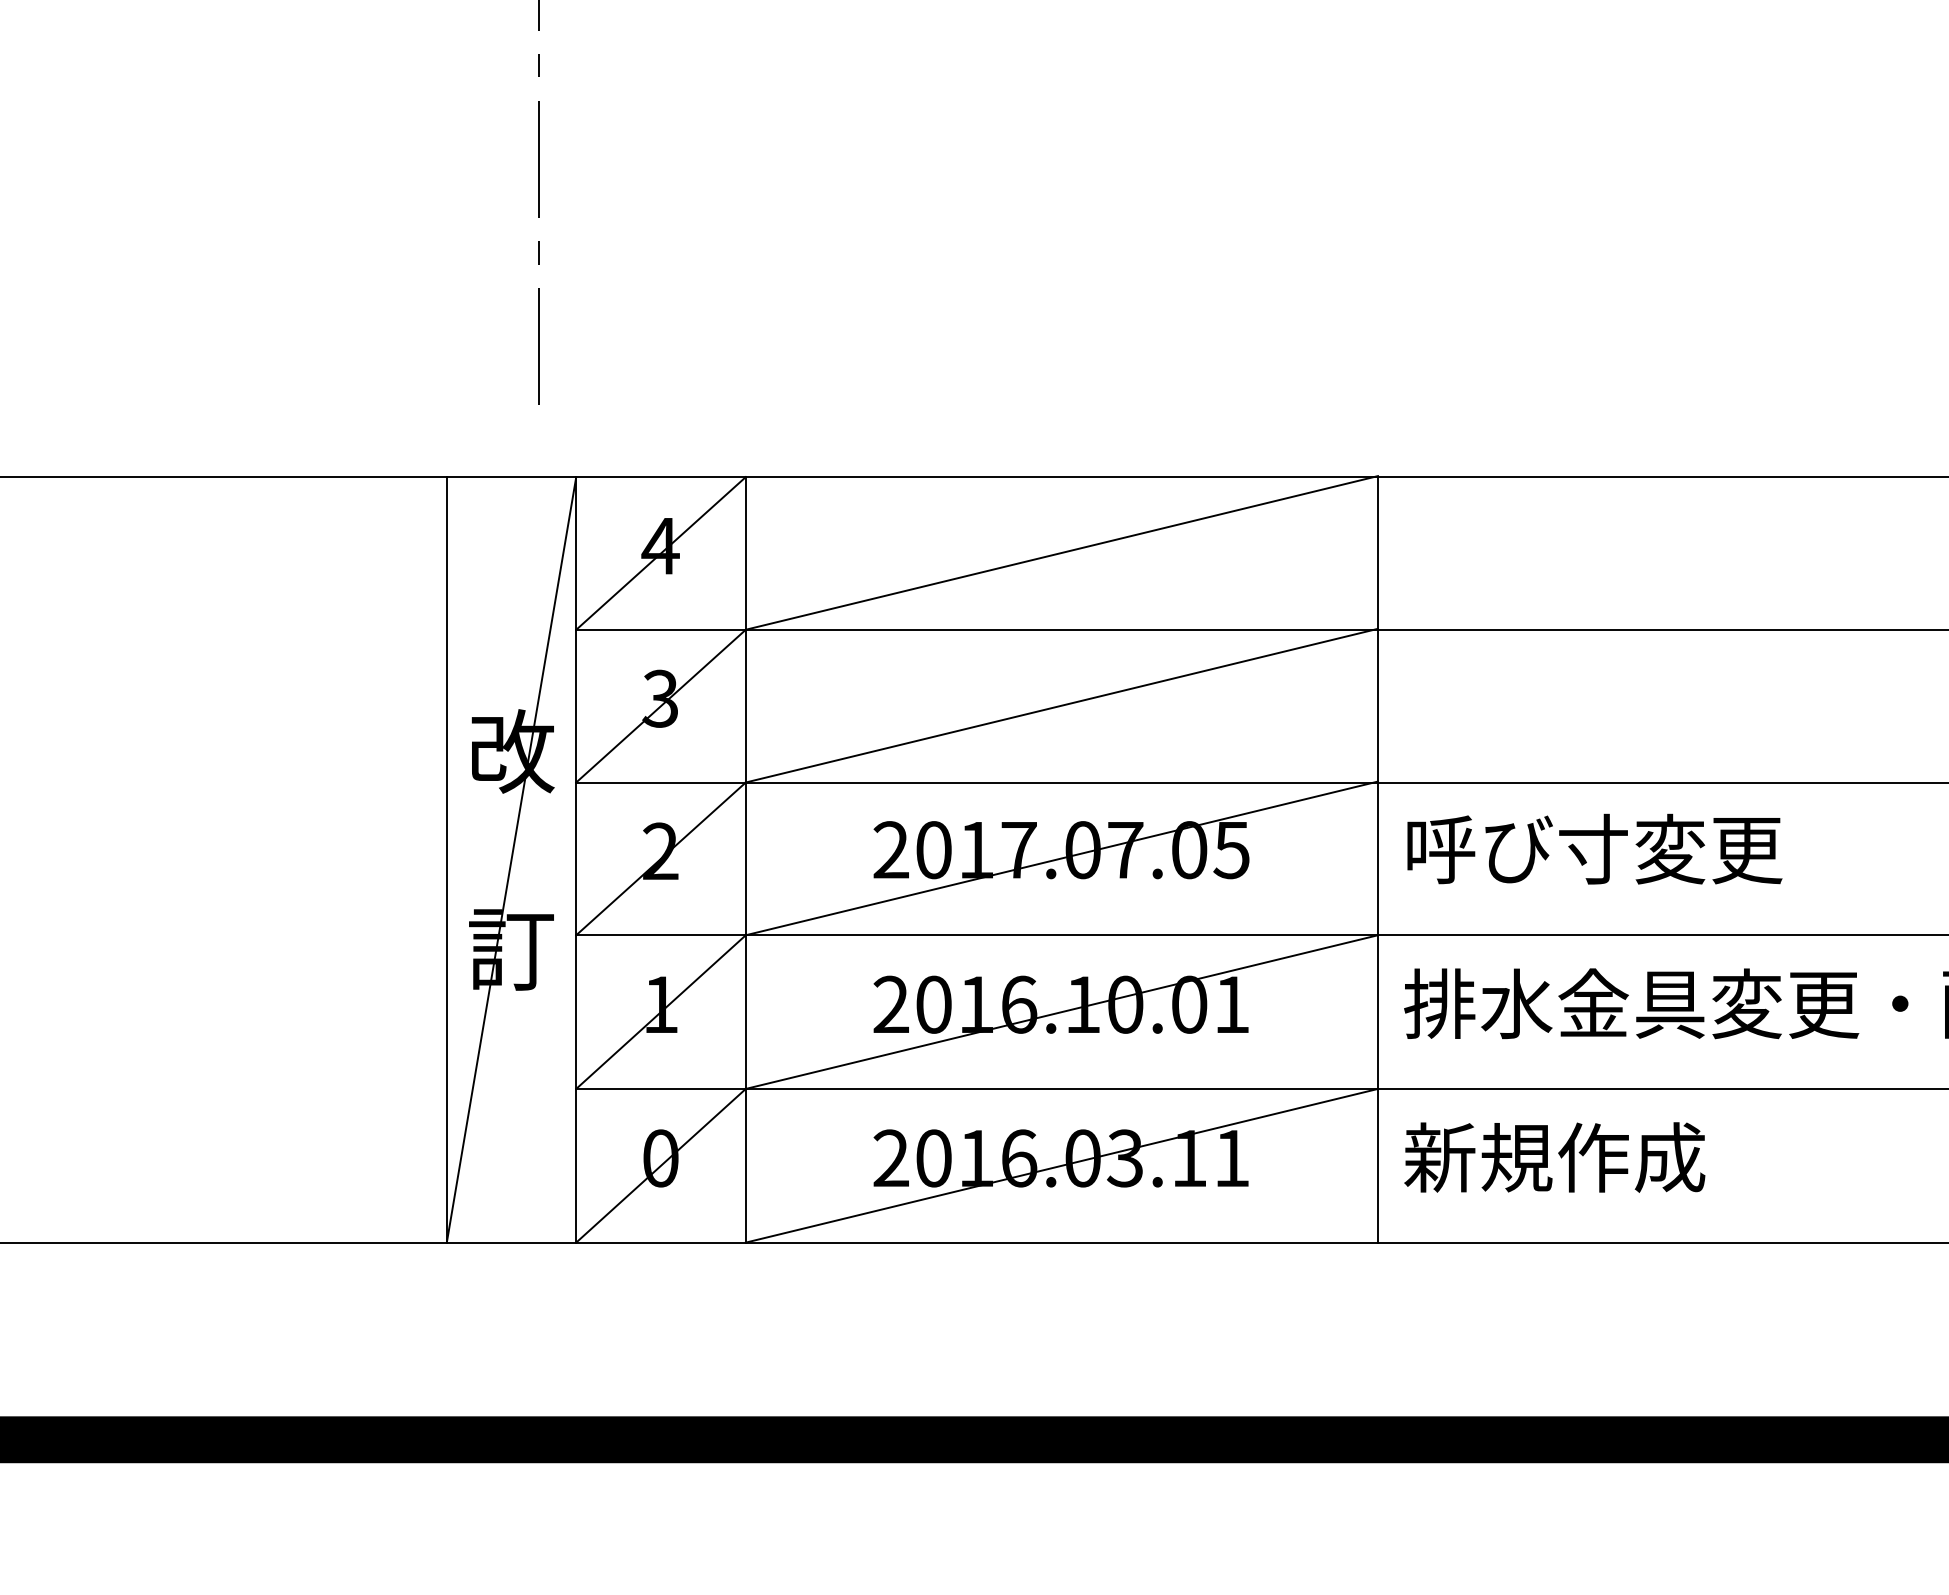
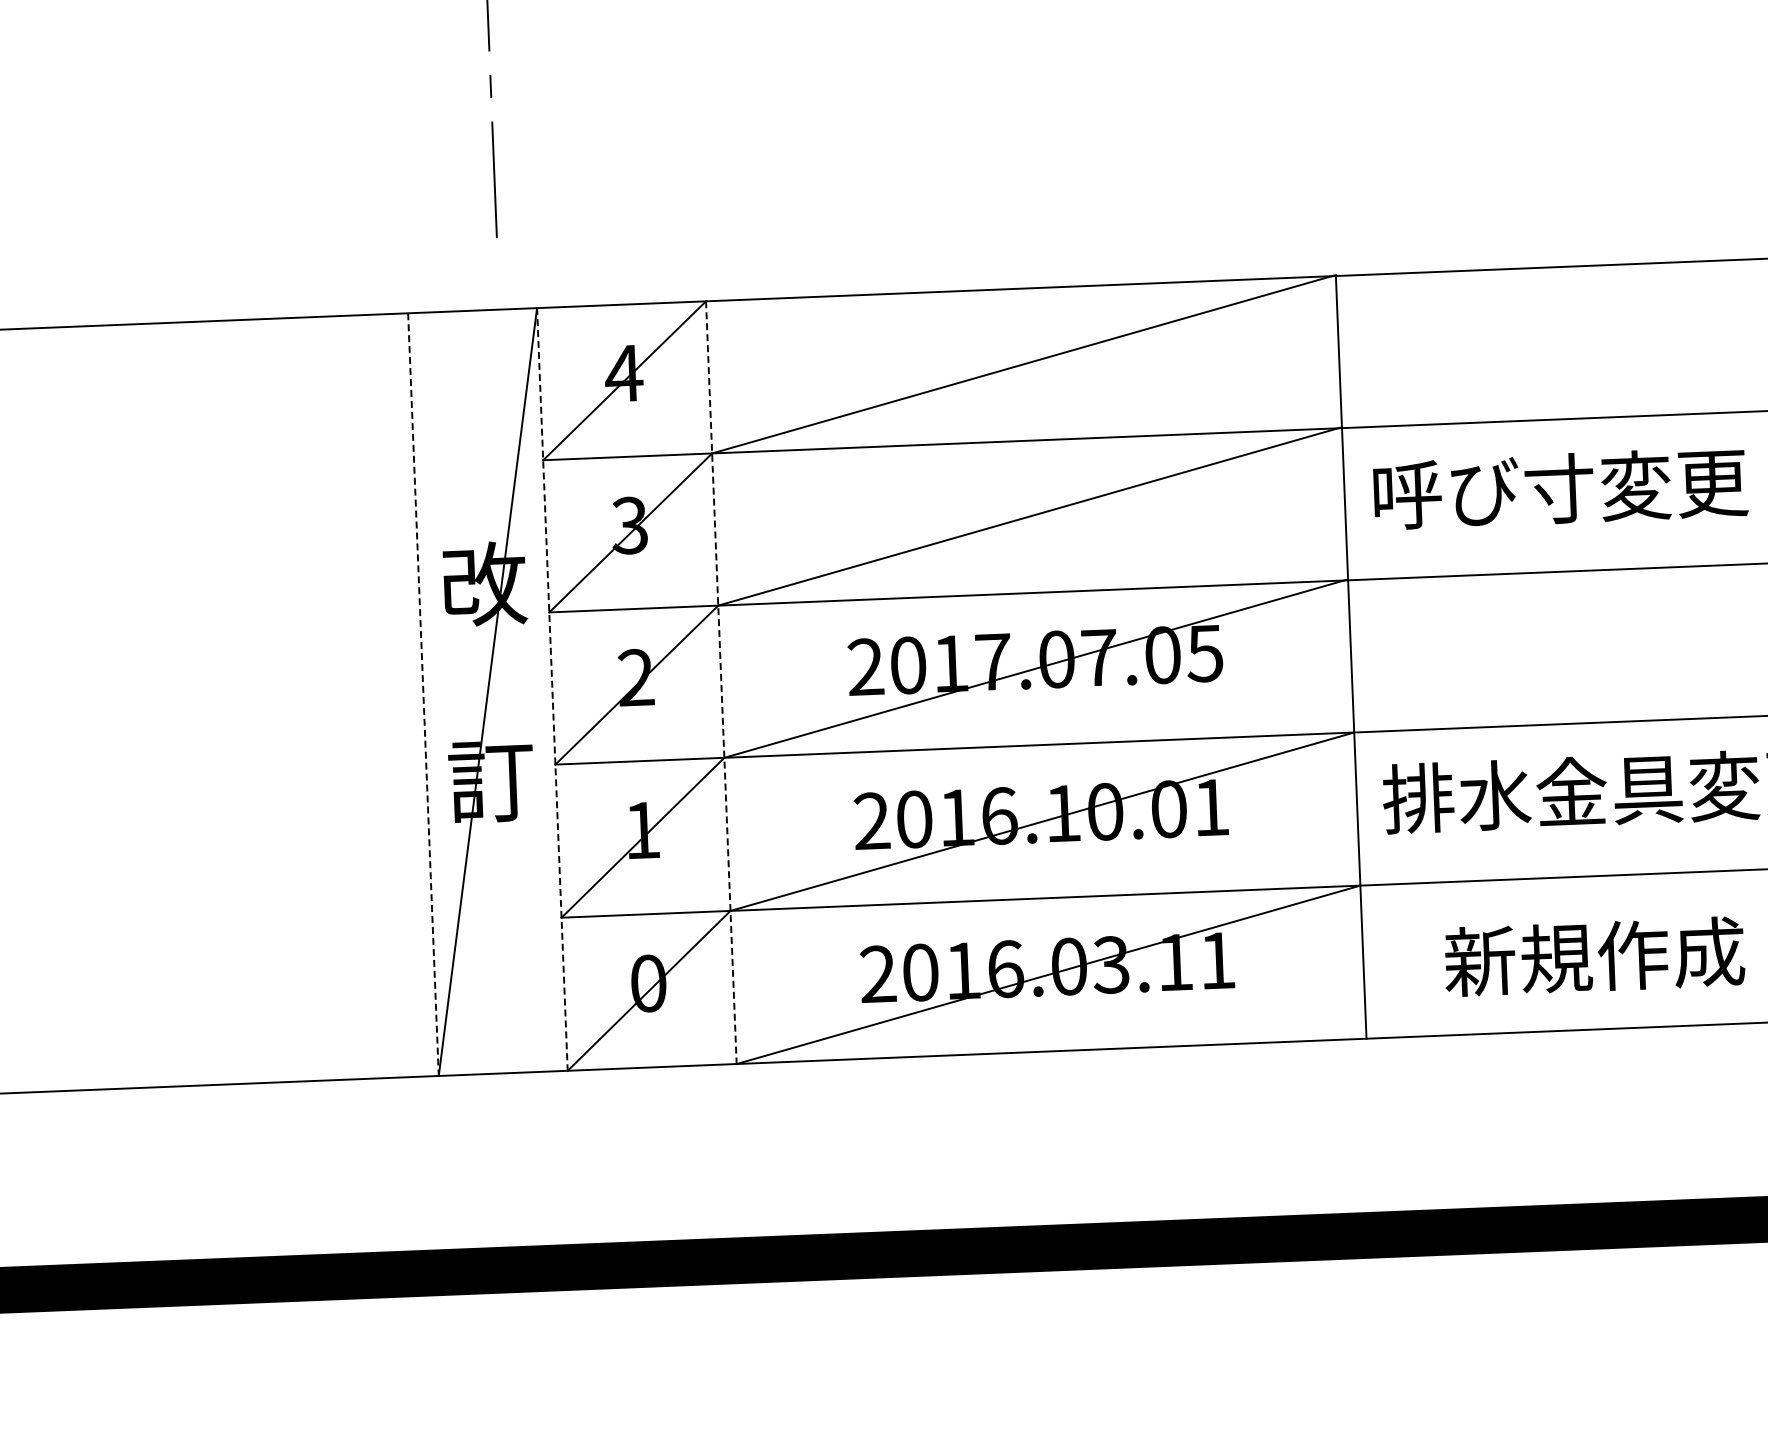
text: (1594, 848) -> (1560, 487), moved
line: (446, 859) -> (423, 694), solid -> dashed
line: (576, 859) -> (552, 689), solid -> dashed
line: (745, 859) -> (721, 682), solid -> dashed
text: (1554, 1157) -> (1594, 956), moved

